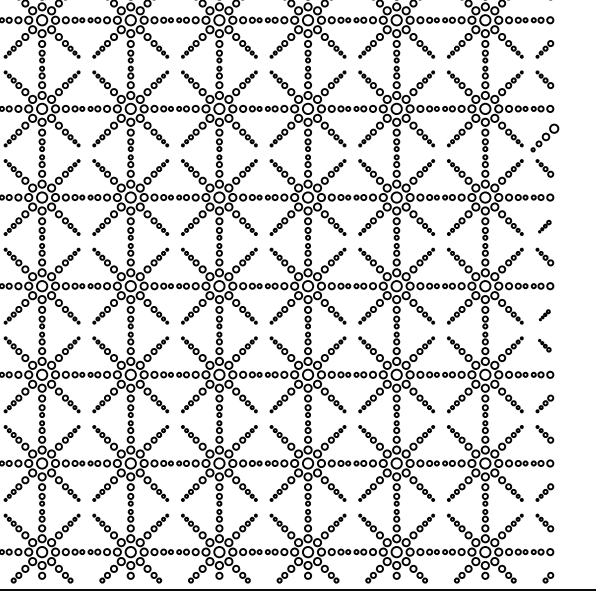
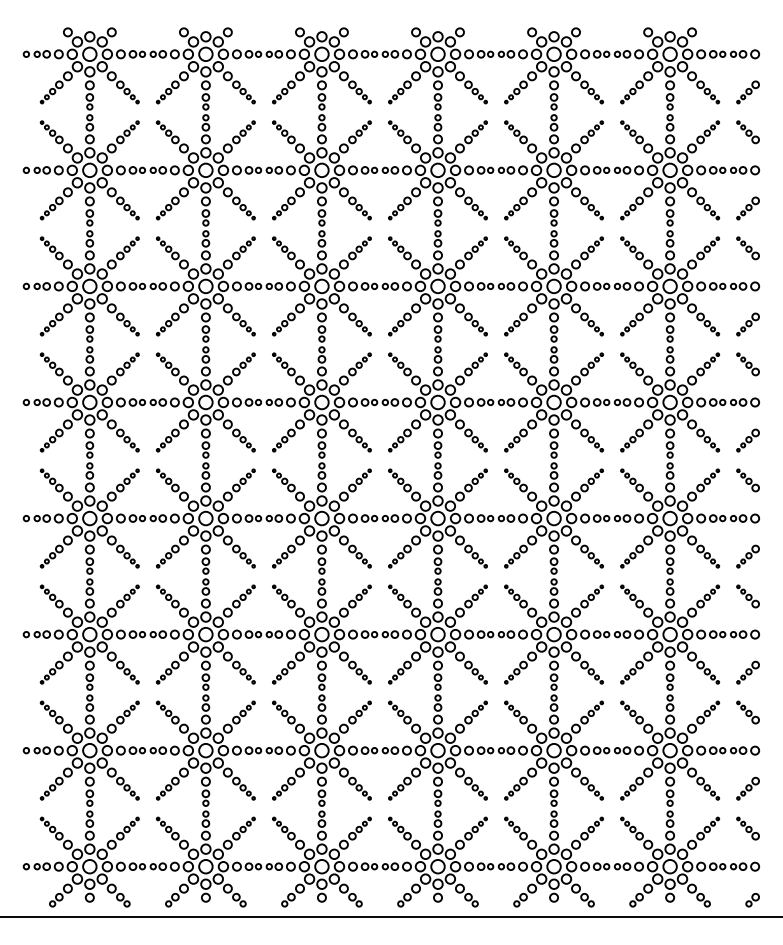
part: (544, 137) -> (747, 324), size x0.62
part: (544, 226) -> (747, 440), size x1.43
part: (544, 315) -> (747, 556), size x1.67
part: (544, 345) -> (747, 596), size x1.43

